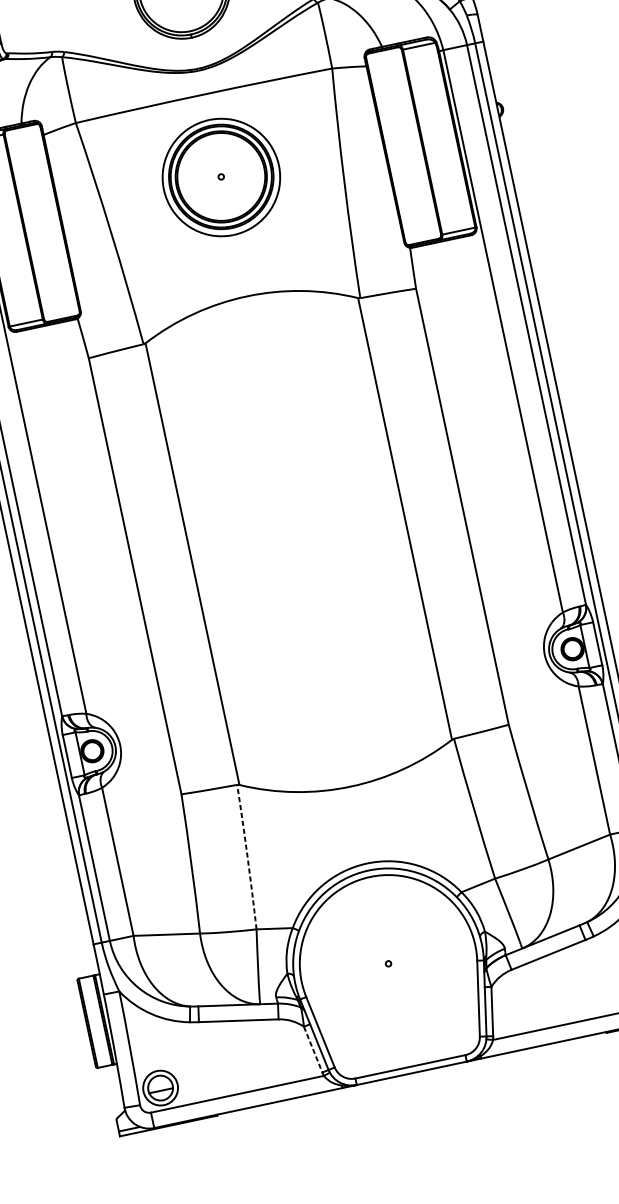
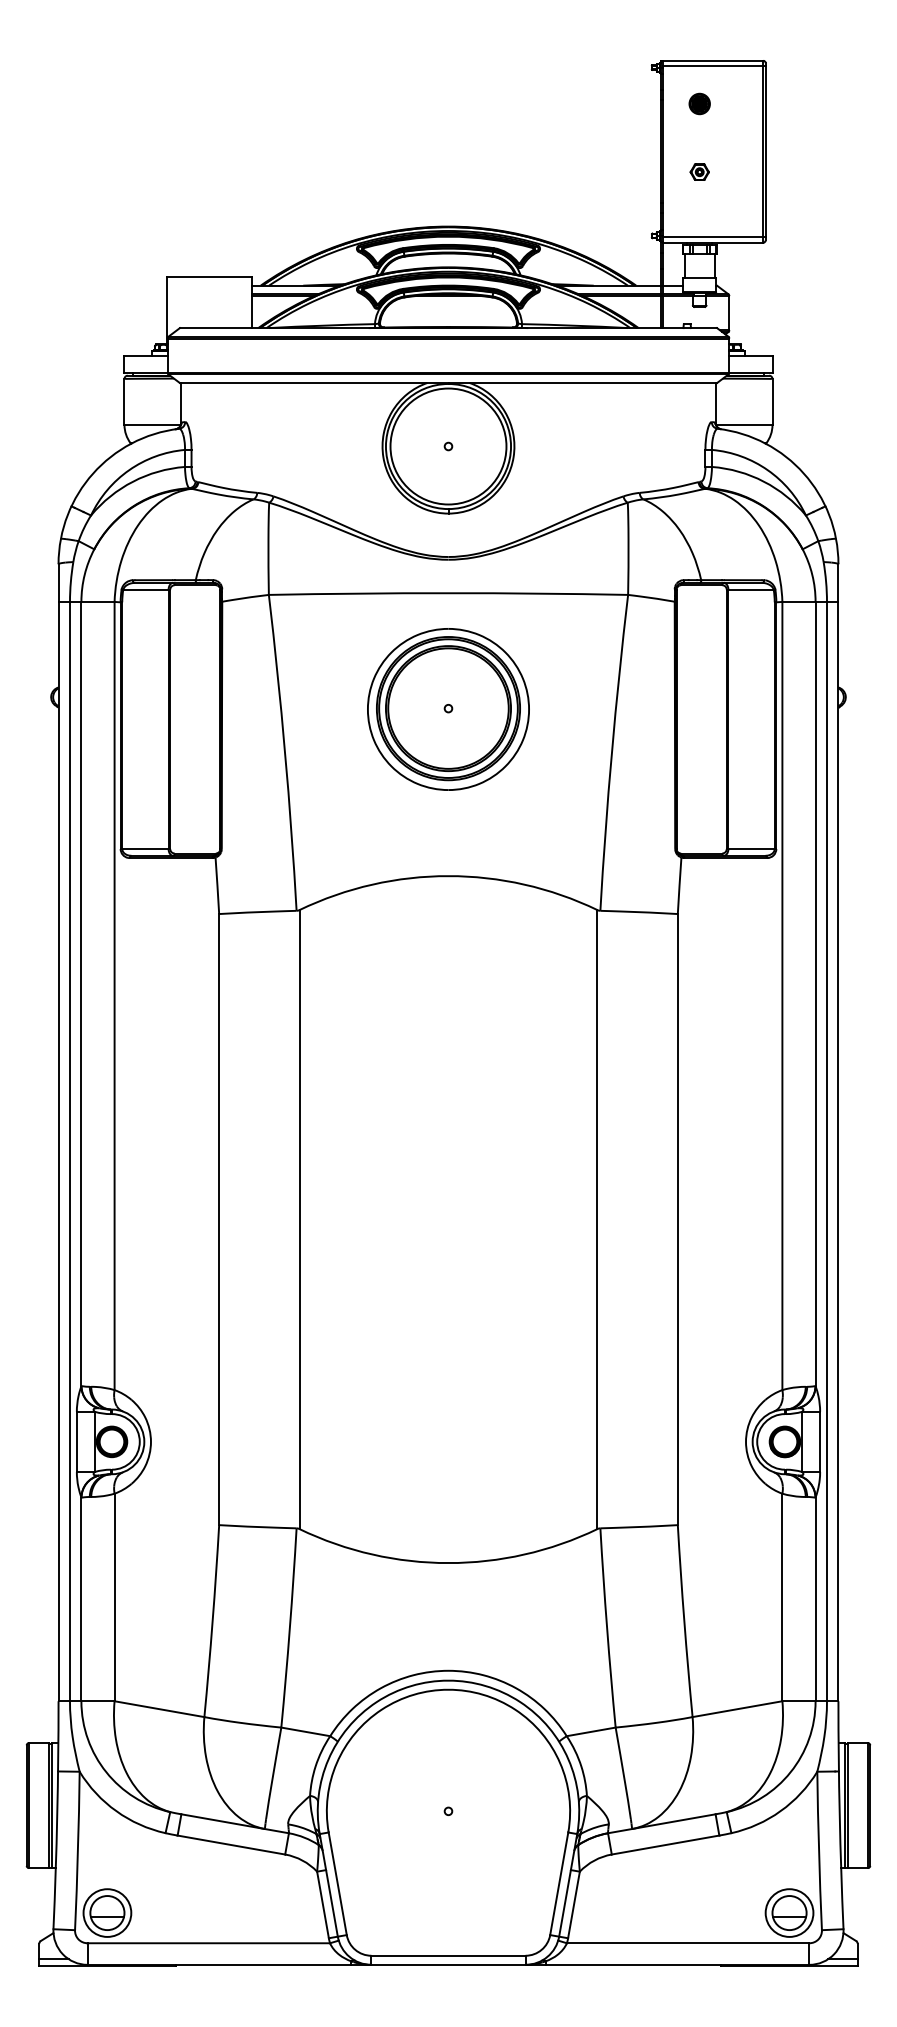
arc: (247, 857) -> (289, 1628), dashed -> solid
line: (313, 1049) -> (323, 1904), dashed -> solid

